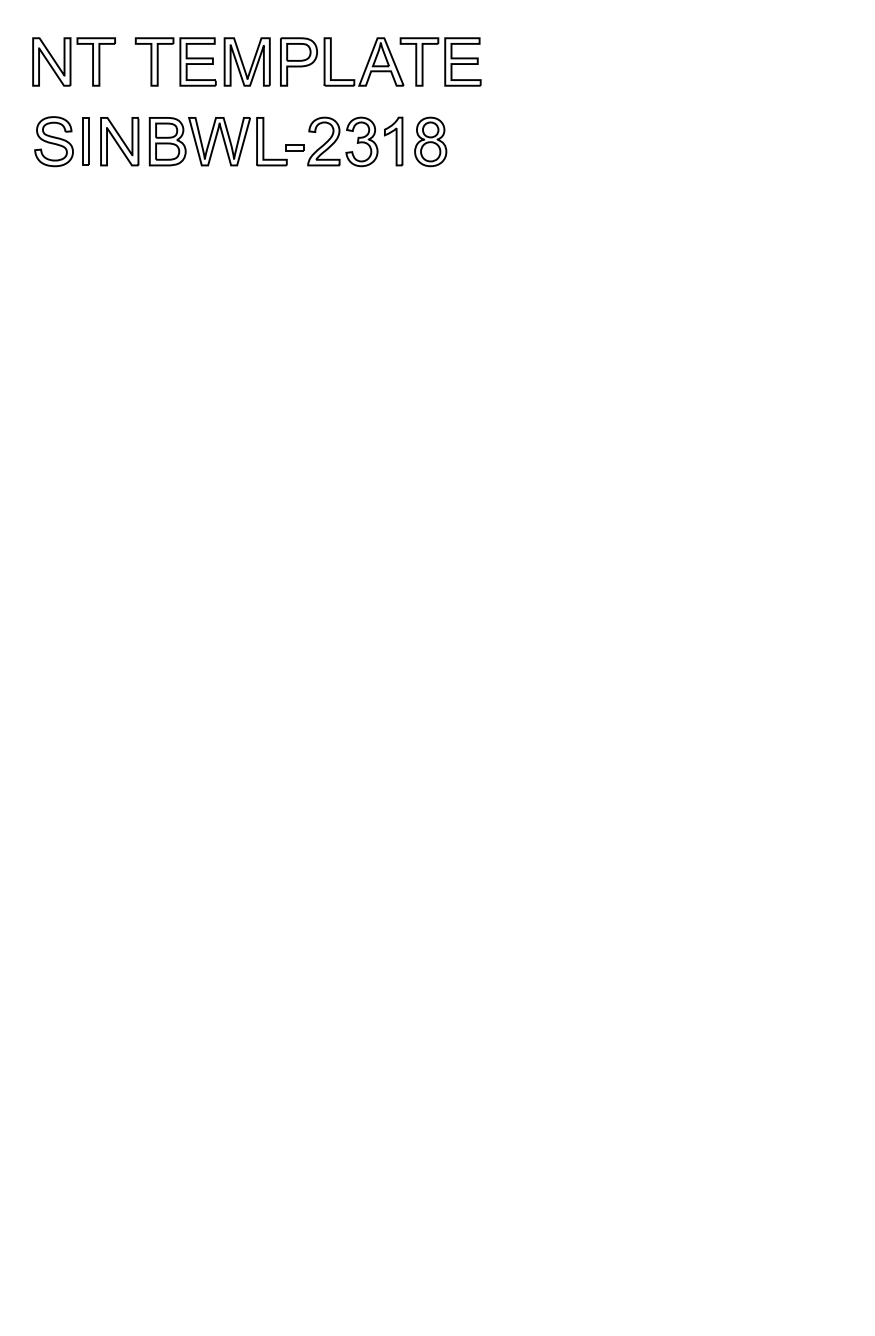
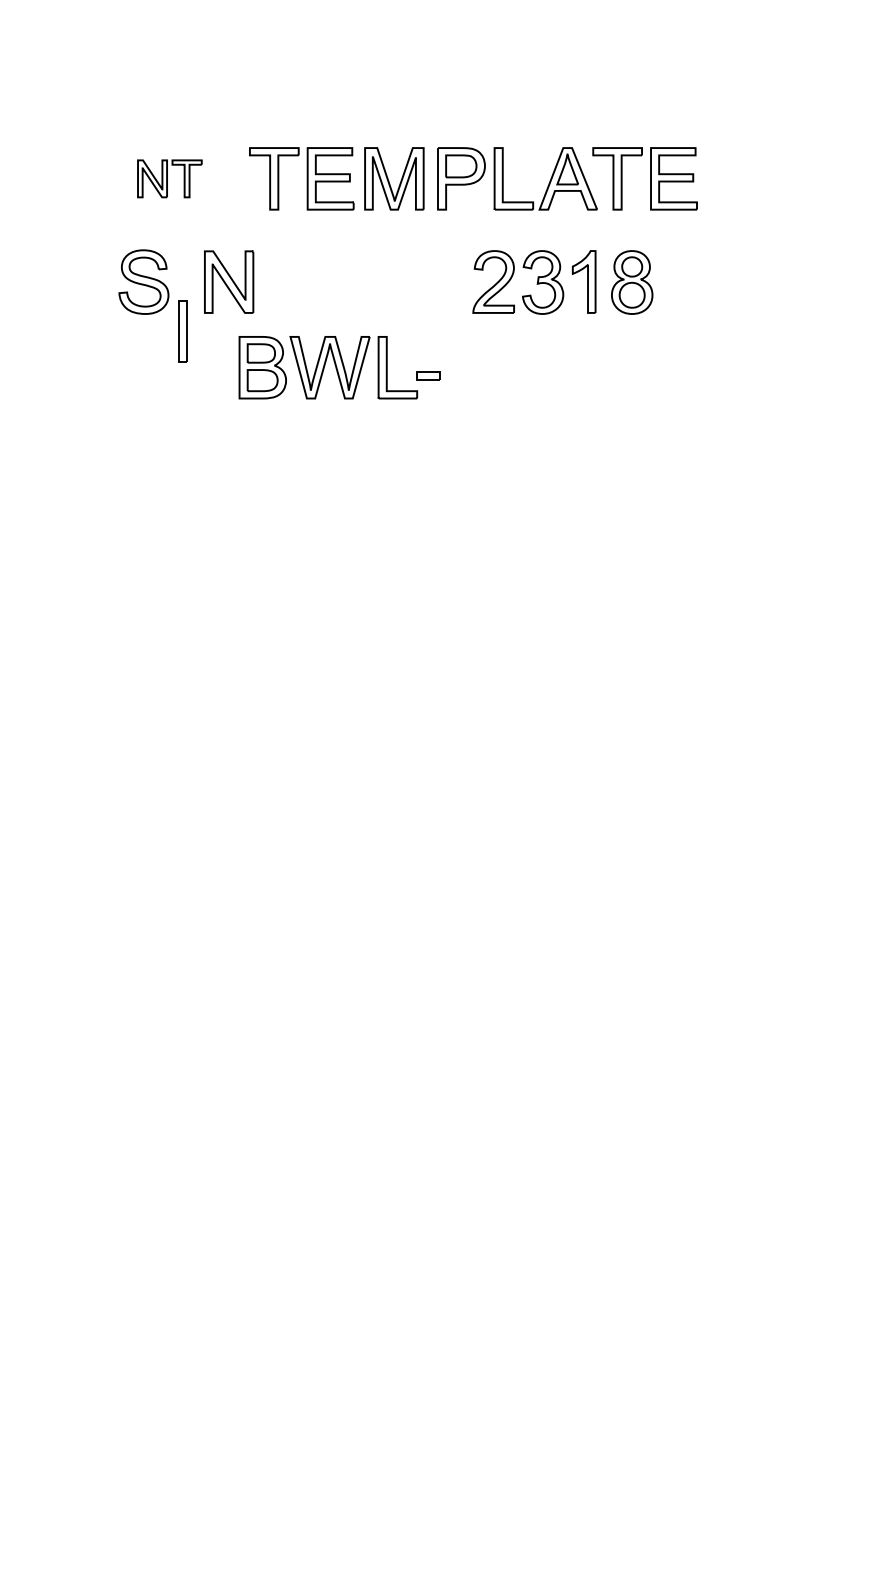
part: (73, 61) -> (169, 178), size x0.6
part: (85, 141) -> (182, 331), moved
part: (226, 141) -> (338, 367), moved

